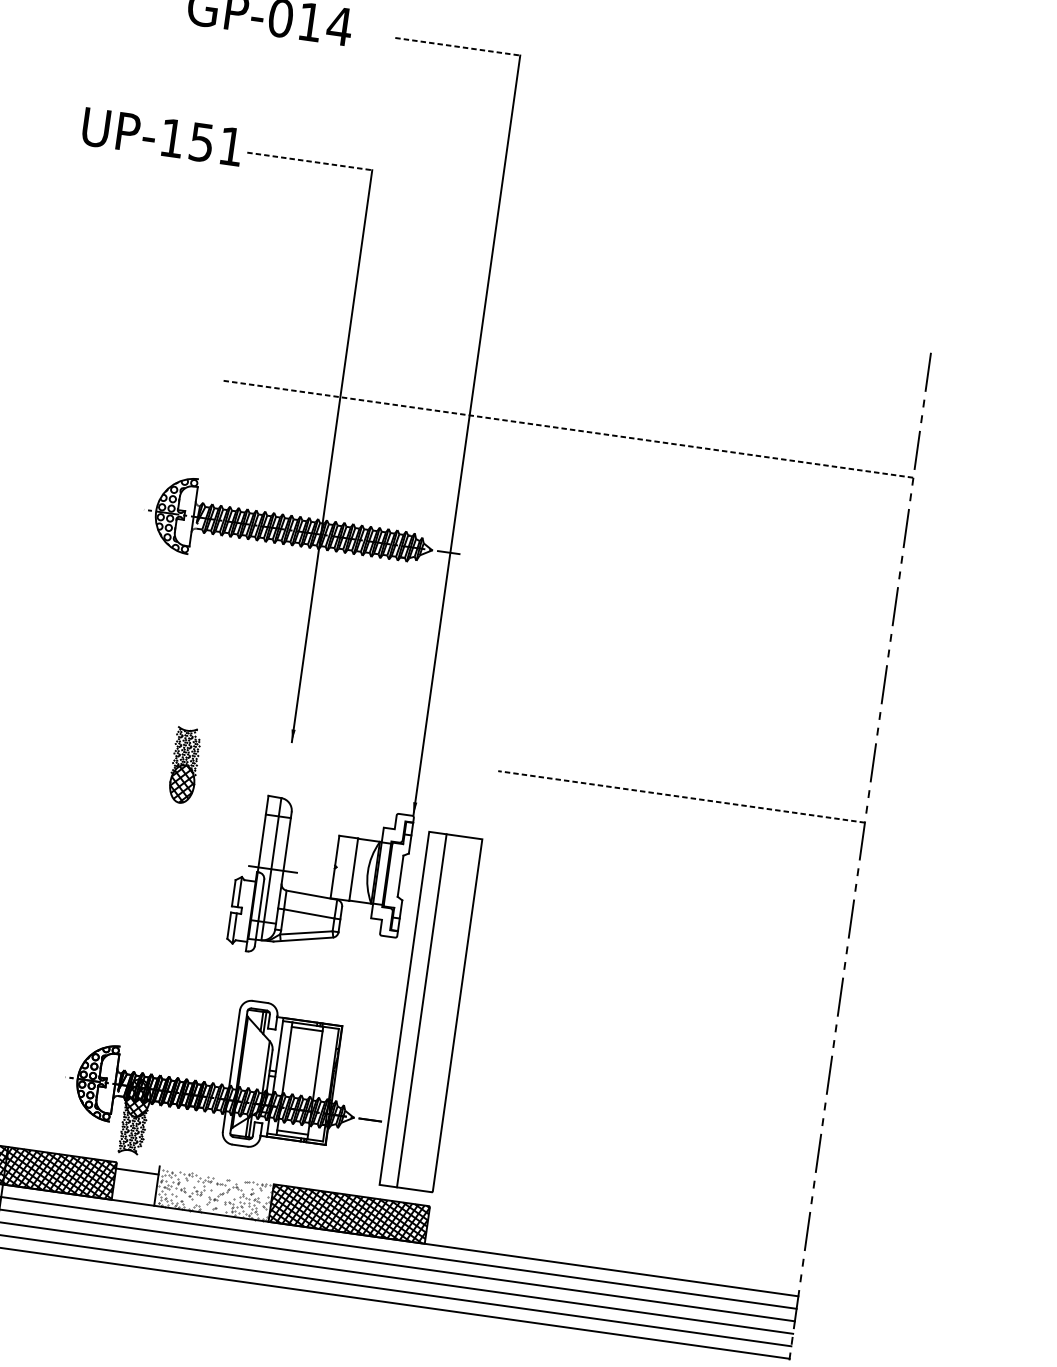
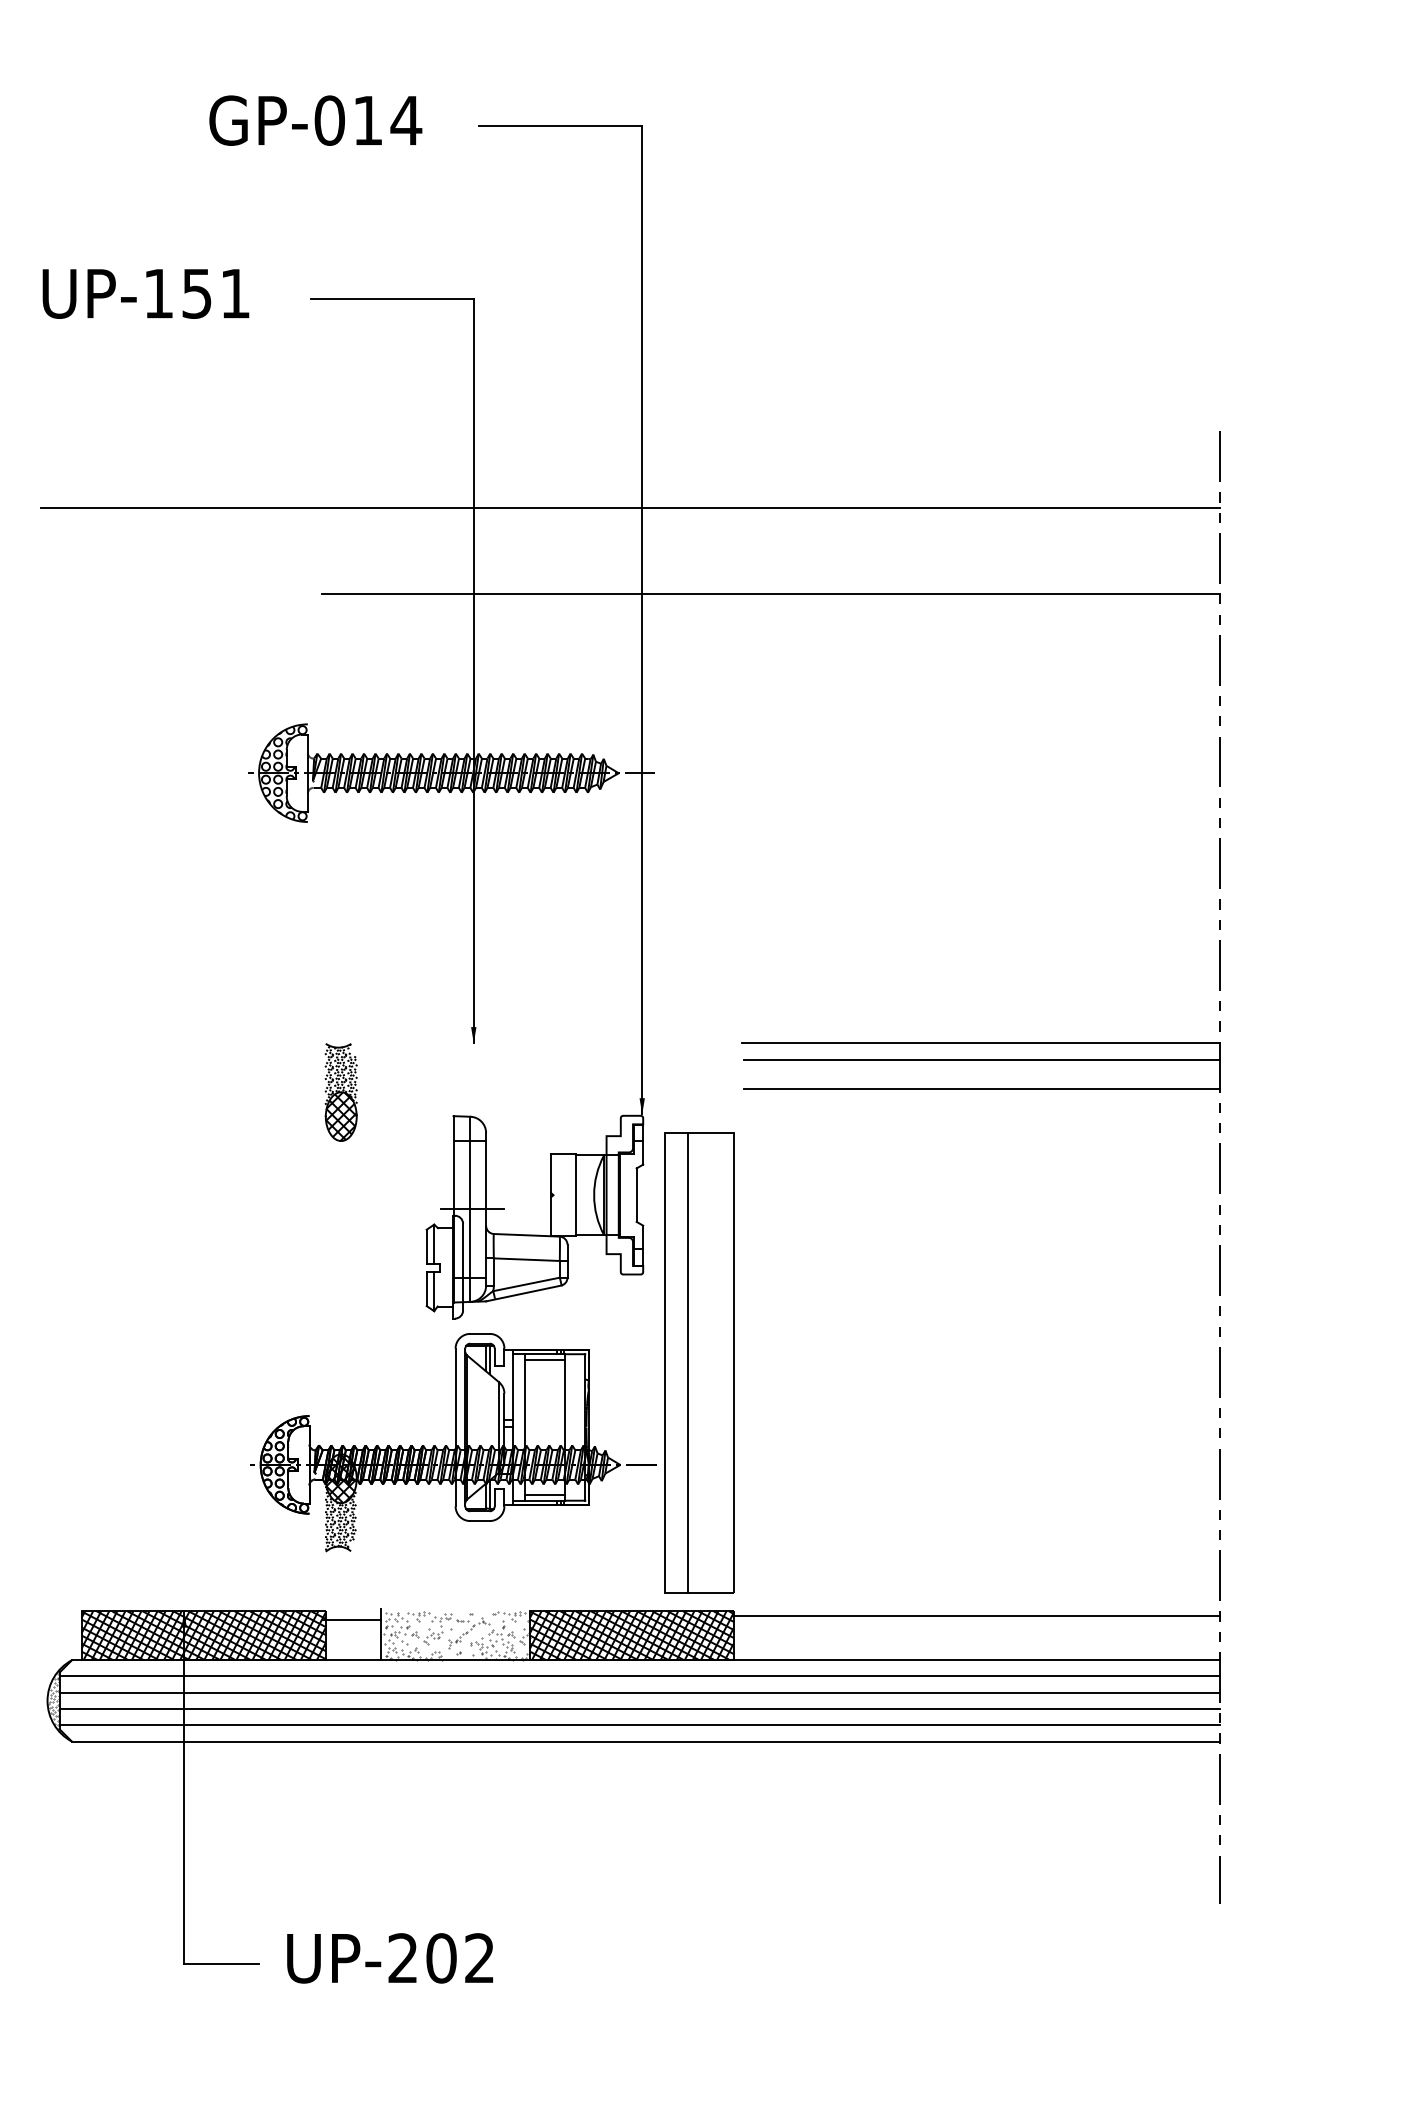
line: (458, 46) -> (561, 125), dashed -> solid
text: (162, 136) -> (145, 293), moved
line: (309, 161) -> (392, 298), dashed -> solid
line: (470, 347) -> (630, 507), added
line: (568, 429) -> (771, 594), dashed -> solid
line: (681, 797) -> (981, 1043), dashed -> solid
line: (680, 809) -> (982, 1059), added
line: (677, 832) -> (982, 1089), added
part: (228, 1082) -> (453, 1442), moved
line: (616, 1236) -> (976, 1616), added

